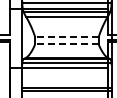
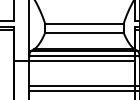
line: (66, 37) -> (83, 24), dashed -> solid
line: (66, 44) -> (83, 32), dashed -> solid

